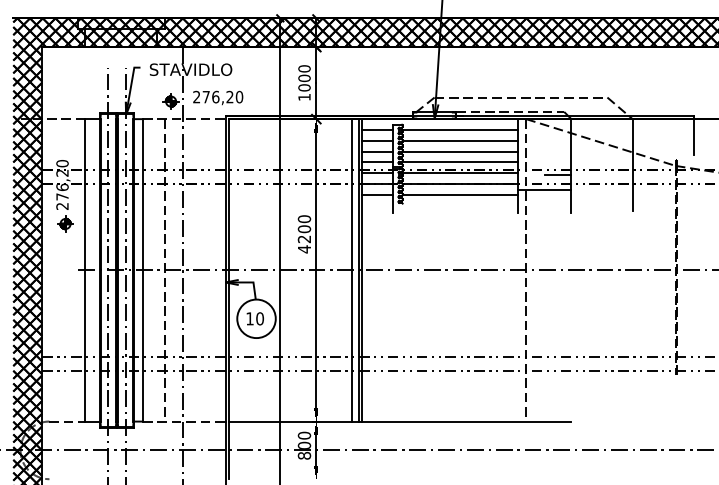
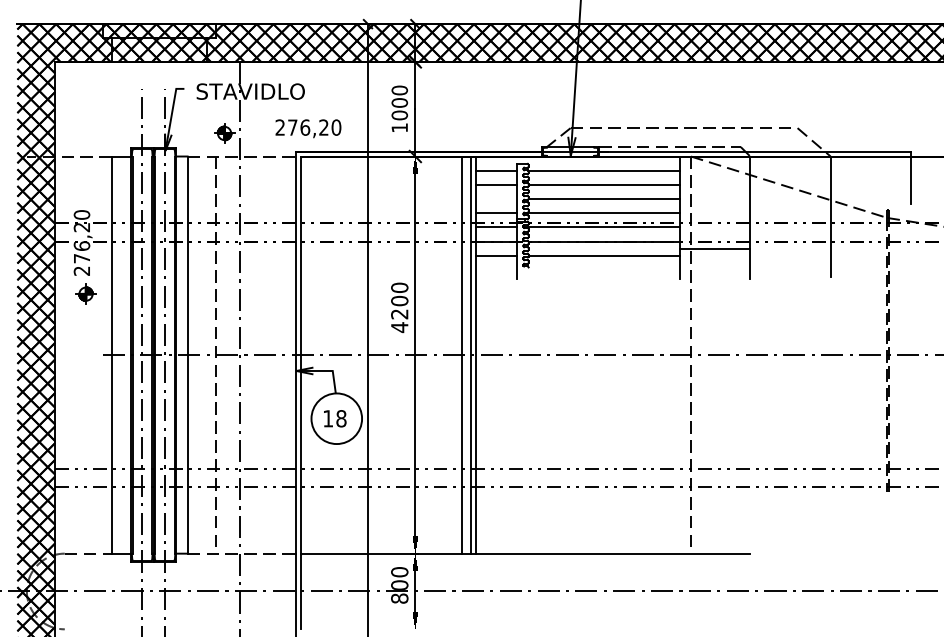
text: (218, 97) -> (308, 128), moved
line: (377, 151) -> (495, 199), removed
line: (557, 175) -> (732, 230), removed
text: (260, 318) -> (341, 418), 10 -> 18

